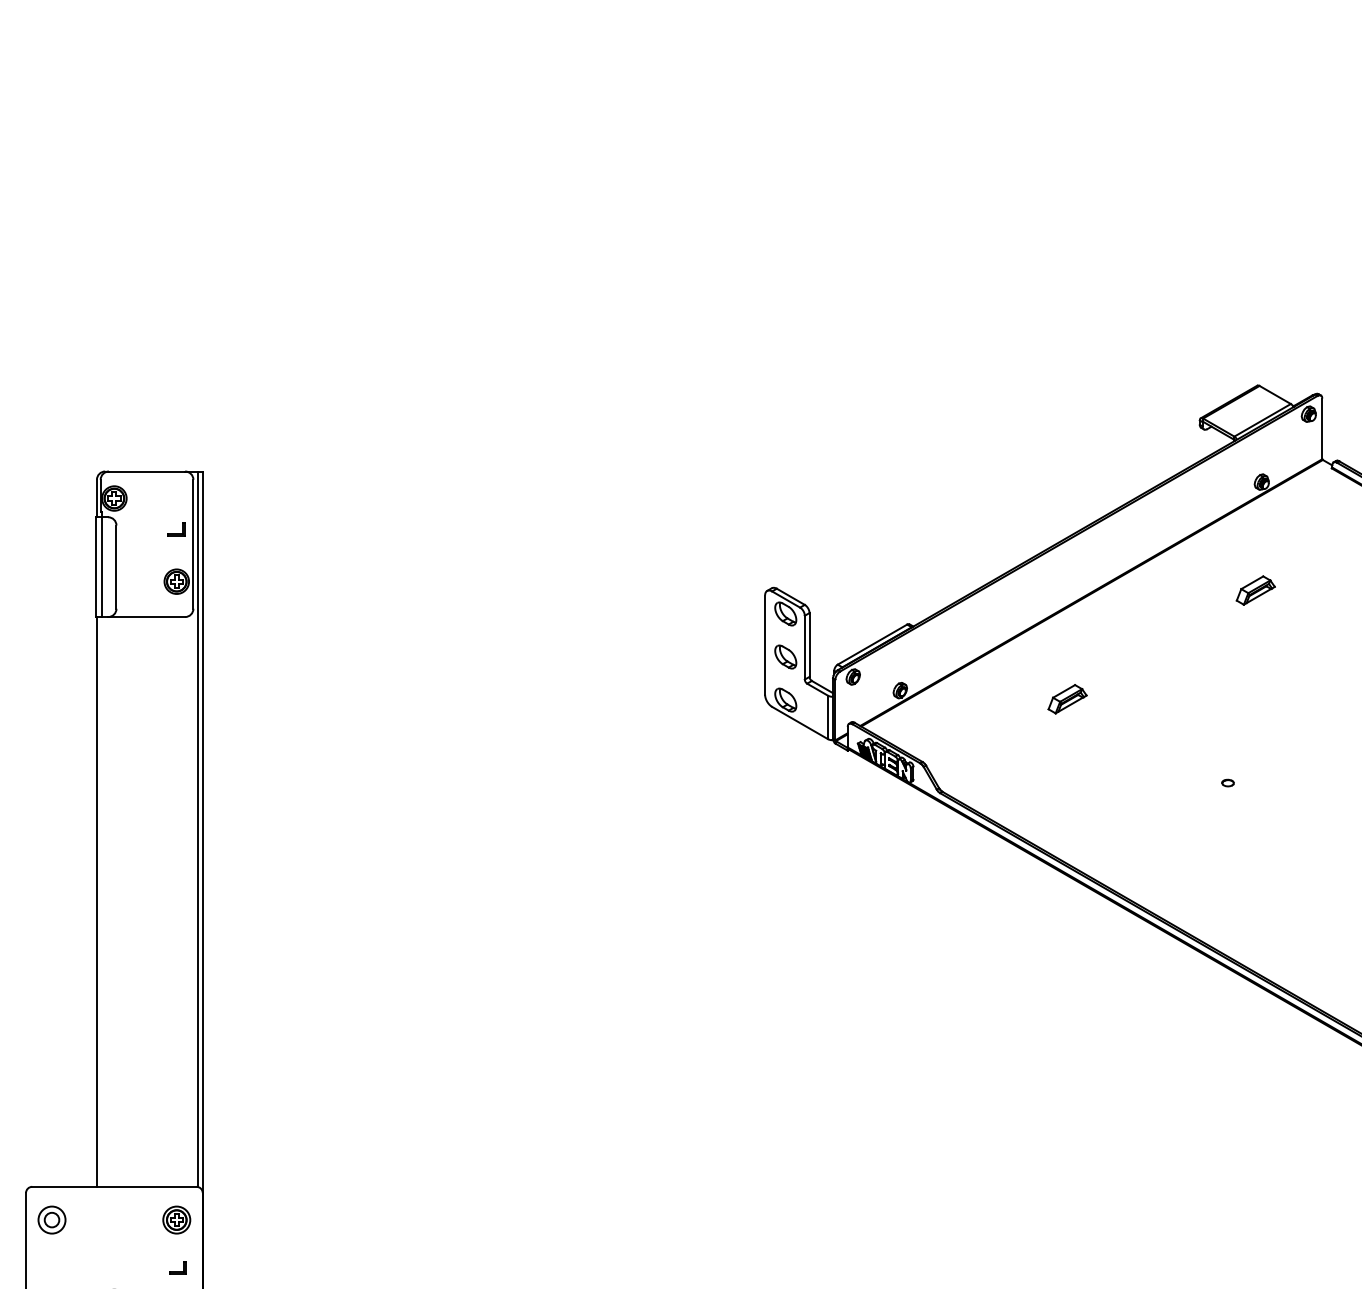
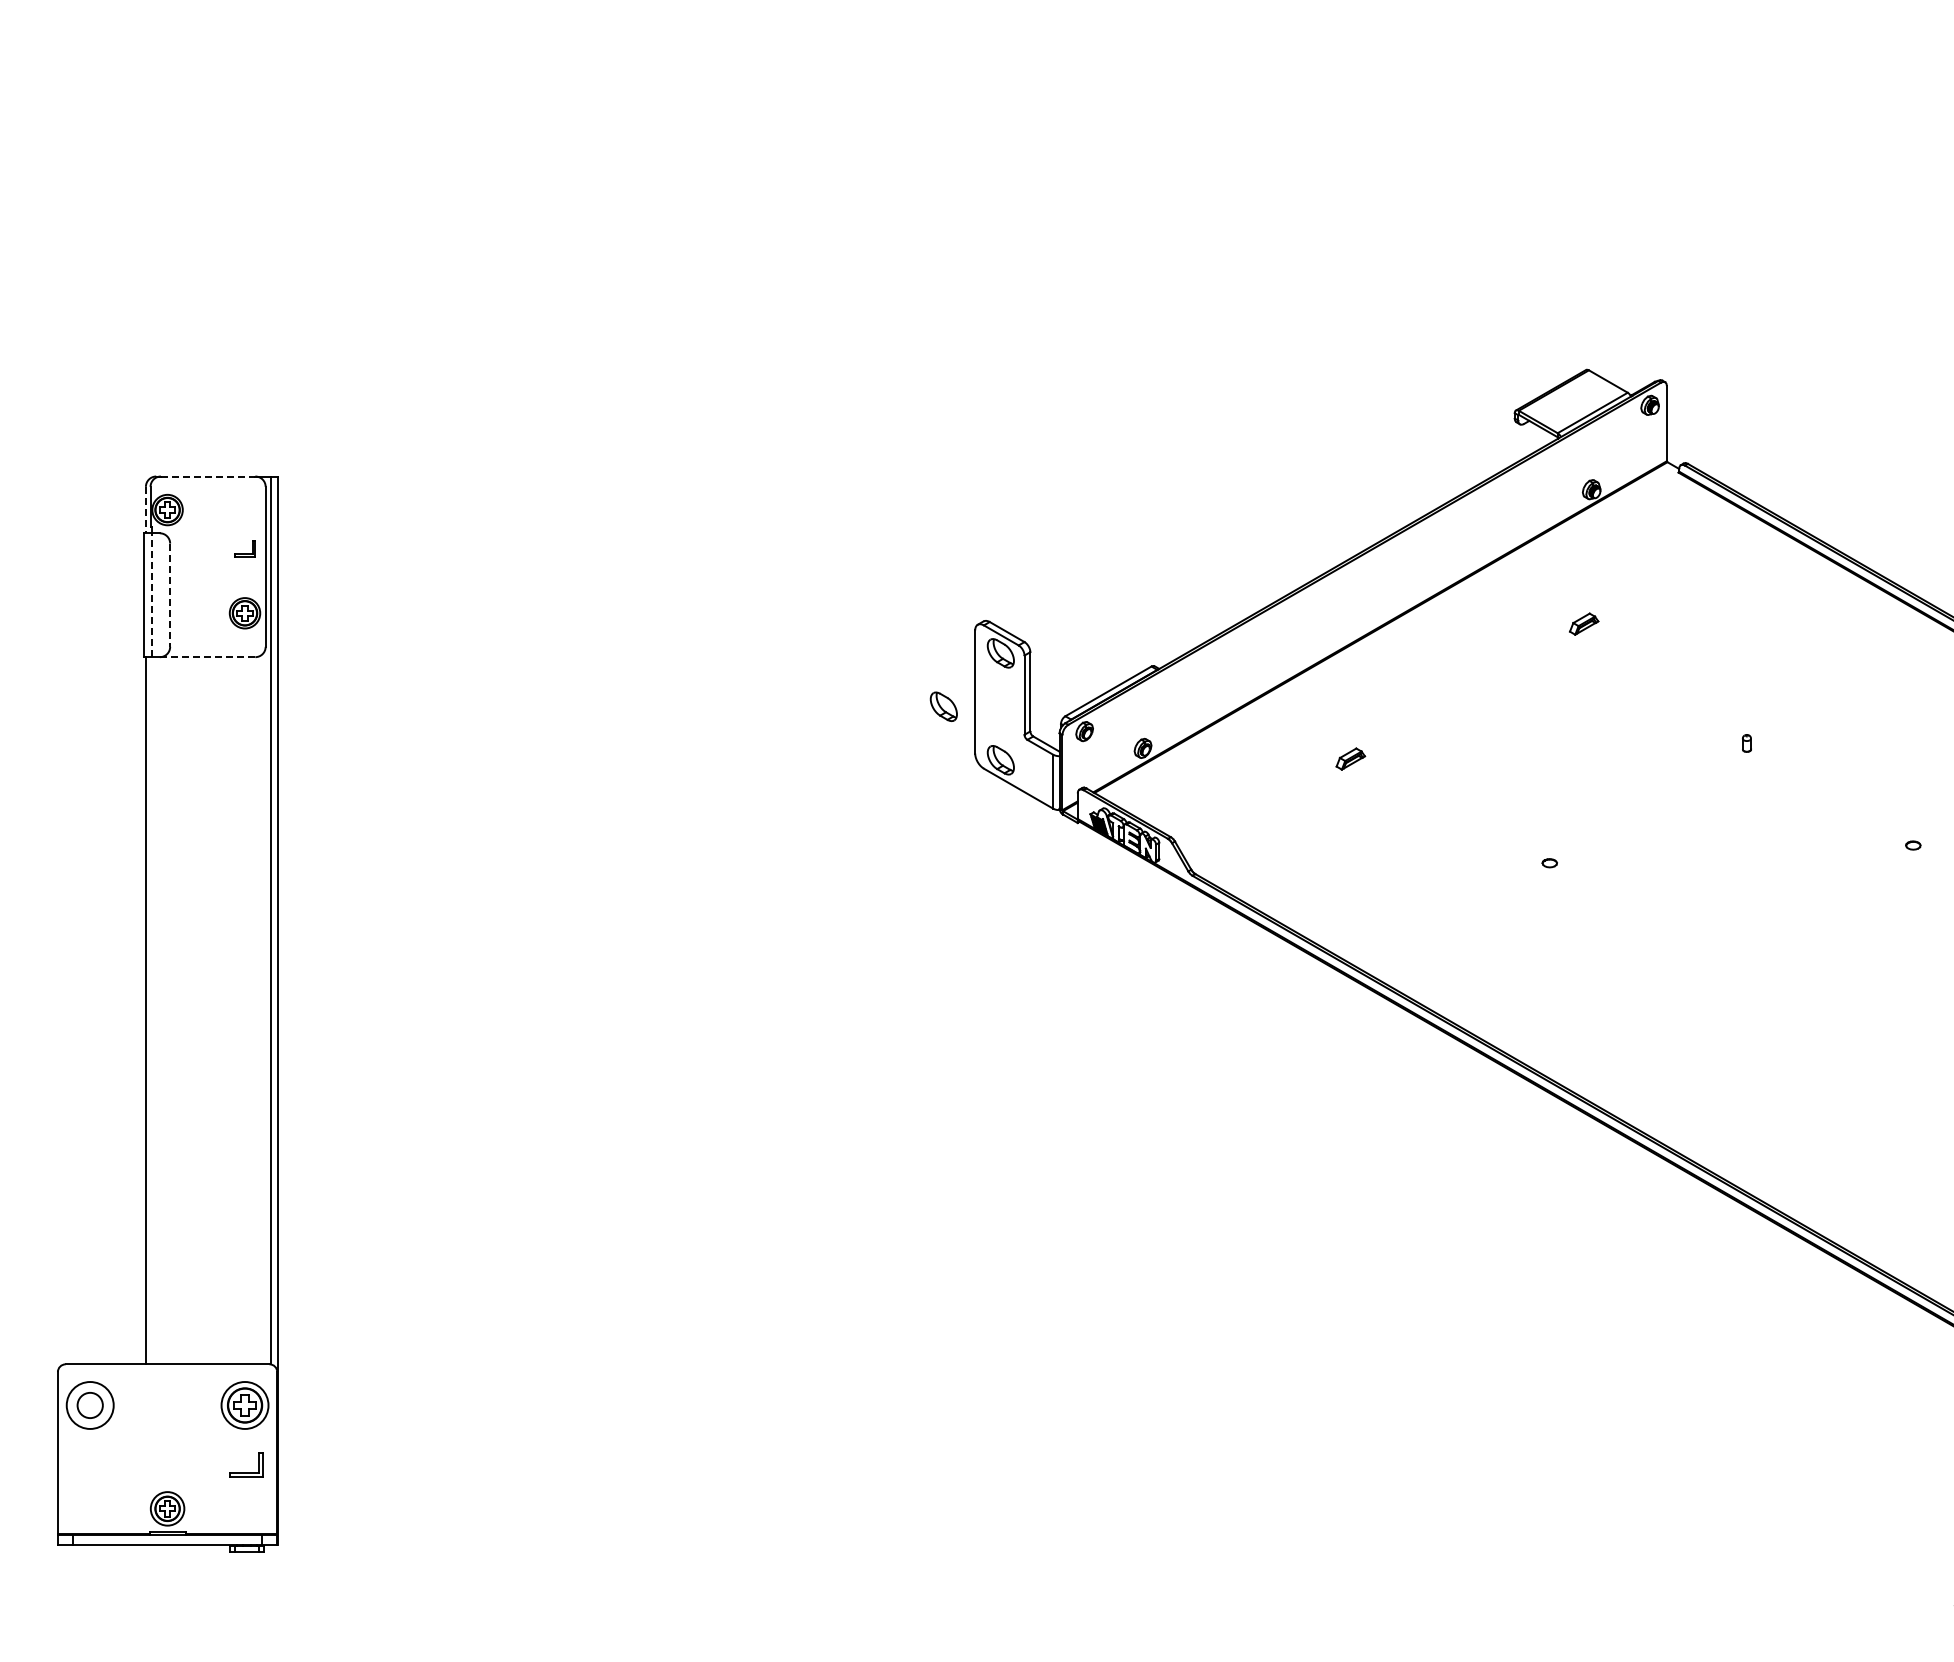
line: (147, 471) -> (208, 476), solid -> dashed
line: (96, 498) -> (145, 510), solid -> dashed
line: (101, 567) -> (151, 595), solid -> dashed
line: (116, 567) -> (170, 595), solid -> dashed
part: (1255, 589) -> (1583, 623), size x0.6
line: (146, 617) -> (207, 657), solid -> dashed
part: (785, 656) -> (943, 706), moved
part: (1067, 698) -> (1350, 758), size x0.6
part: (51, 1219) -> (89, 1405), size x1.4
part: (176, 1219) -> (244, 1405), size x1.4
part: (177, 1267) -> (246, 1464), size x1.6

